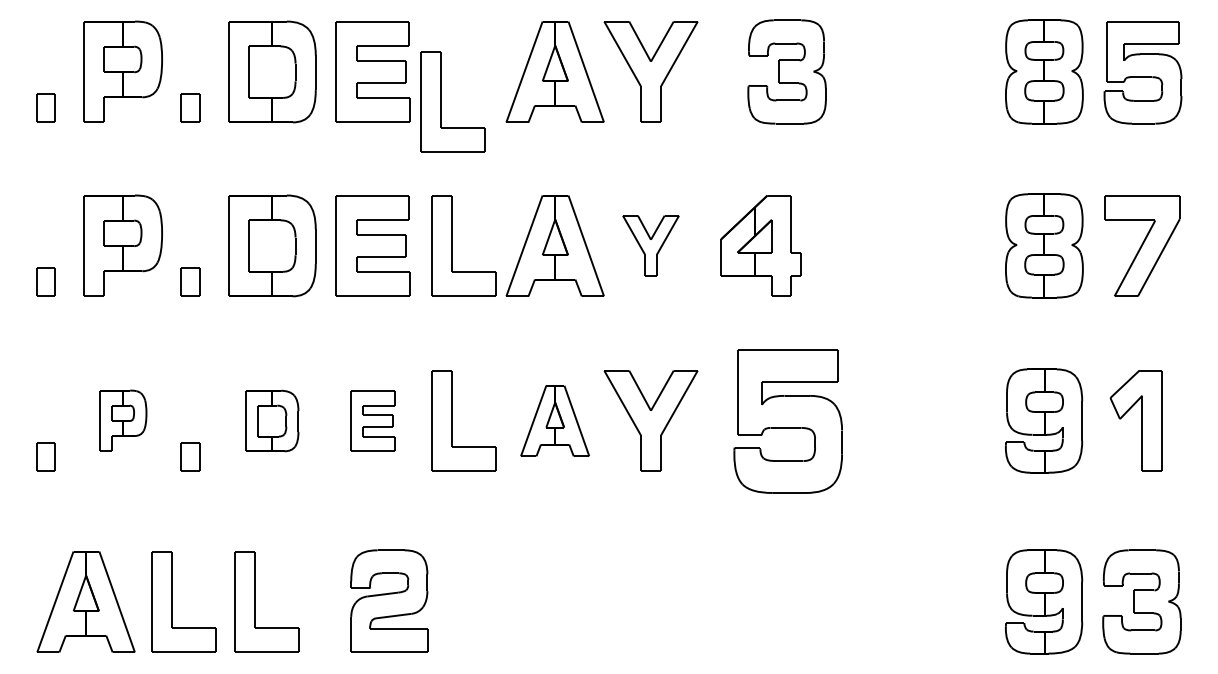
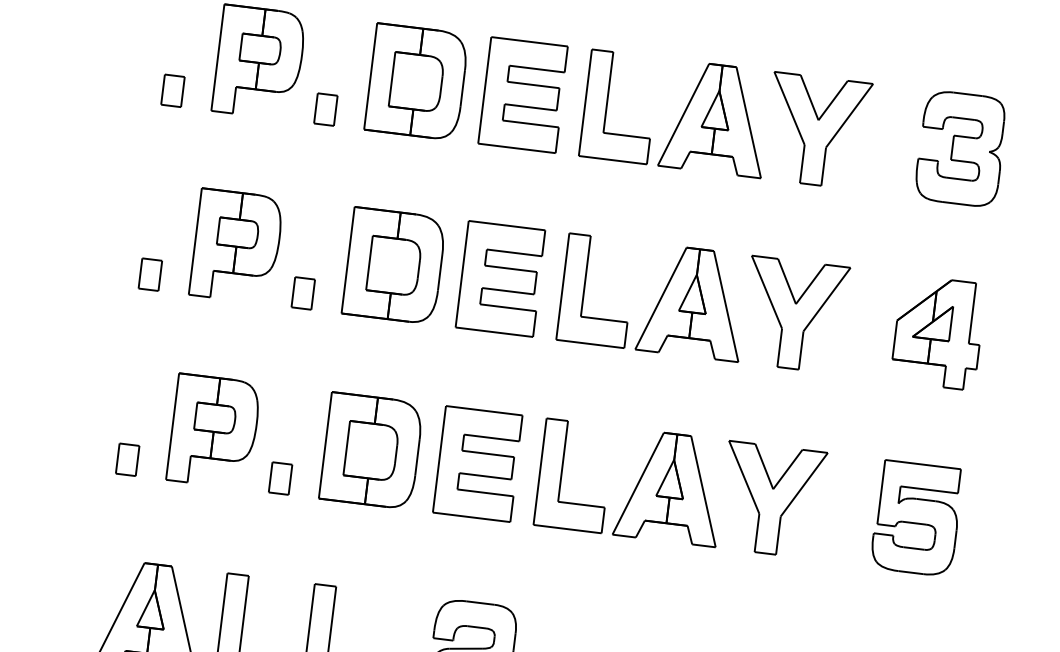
part: (441, 101) -> (607, 104), moved
part: (650, 245) -> (794, 314), size x1.67
part: (760, 245) -> (937, 332), moved
part: (122, 420) -> (213, 430), size x1.67
part: (272, 420) -> (371, 450), size x1.67
part: (372, 420) -> (477, 463), size x1.67
part: (554, 420) -> (669, 487), size x1.43
part: (787, 421) -> (916, 518), size x0.71

